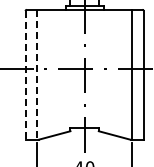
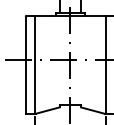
line: (37, 74) -> (34, 64), dashed -> solid
line: (25, 75) -> (25, 65), dashed -> solid

